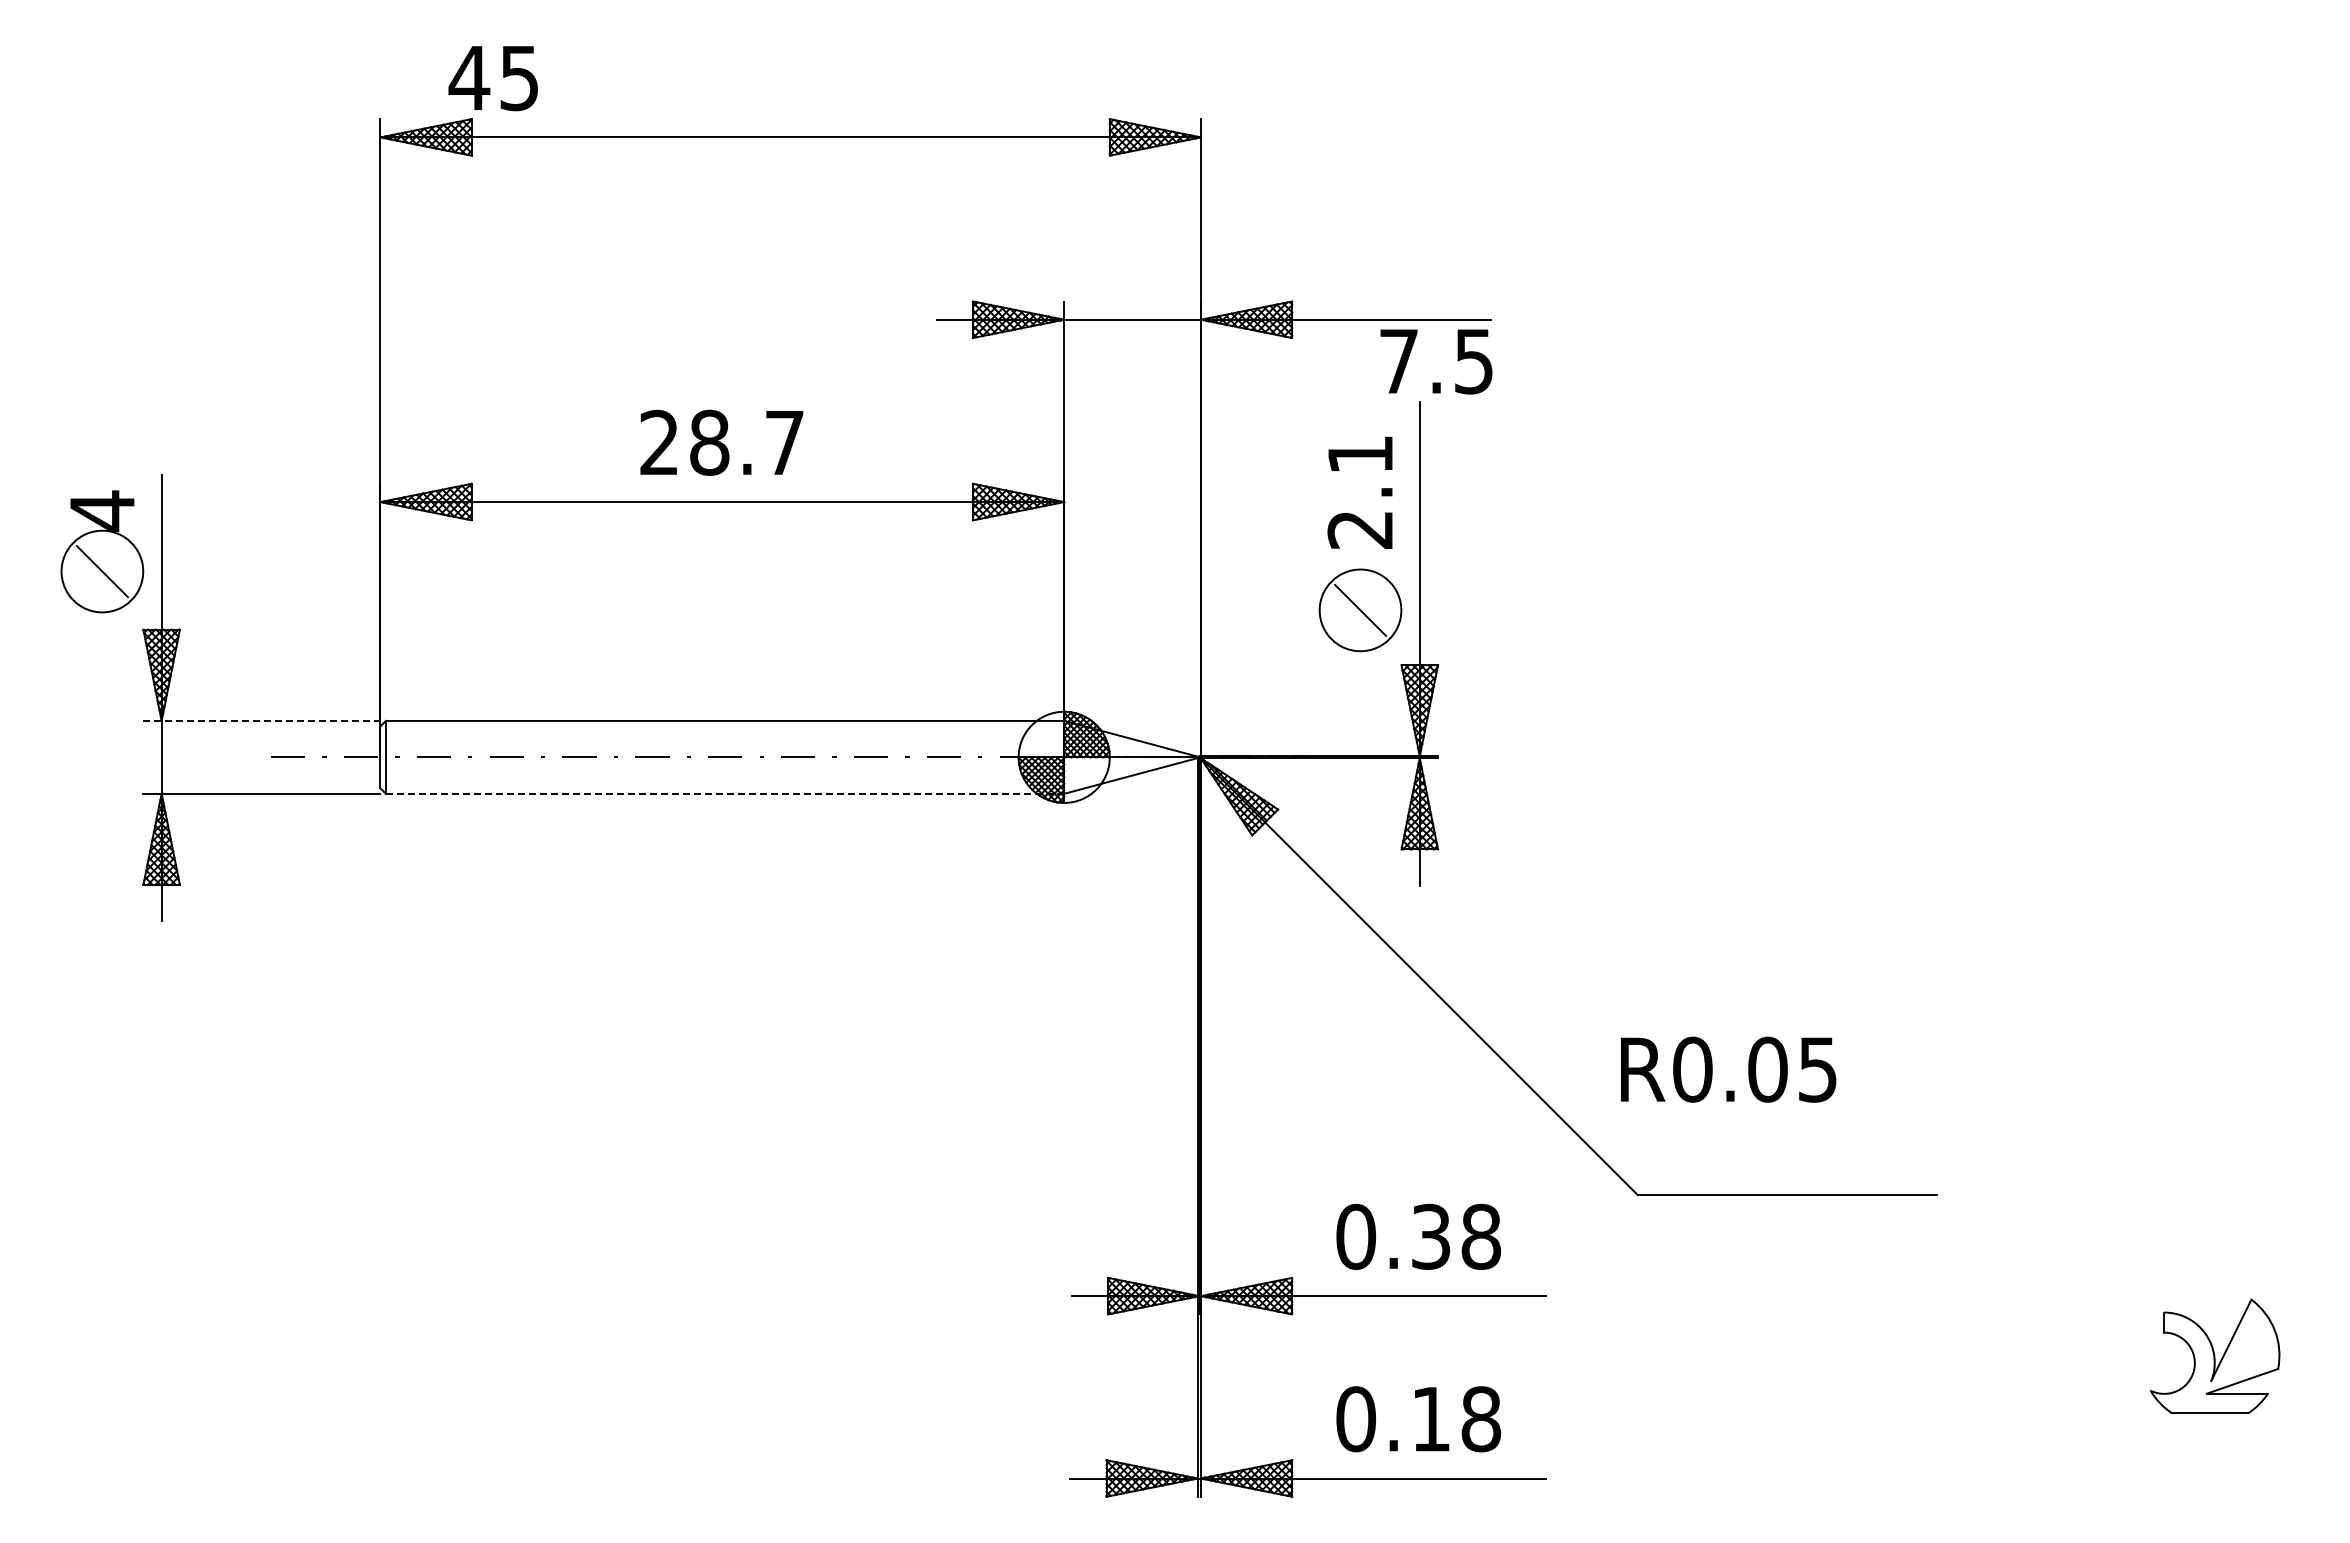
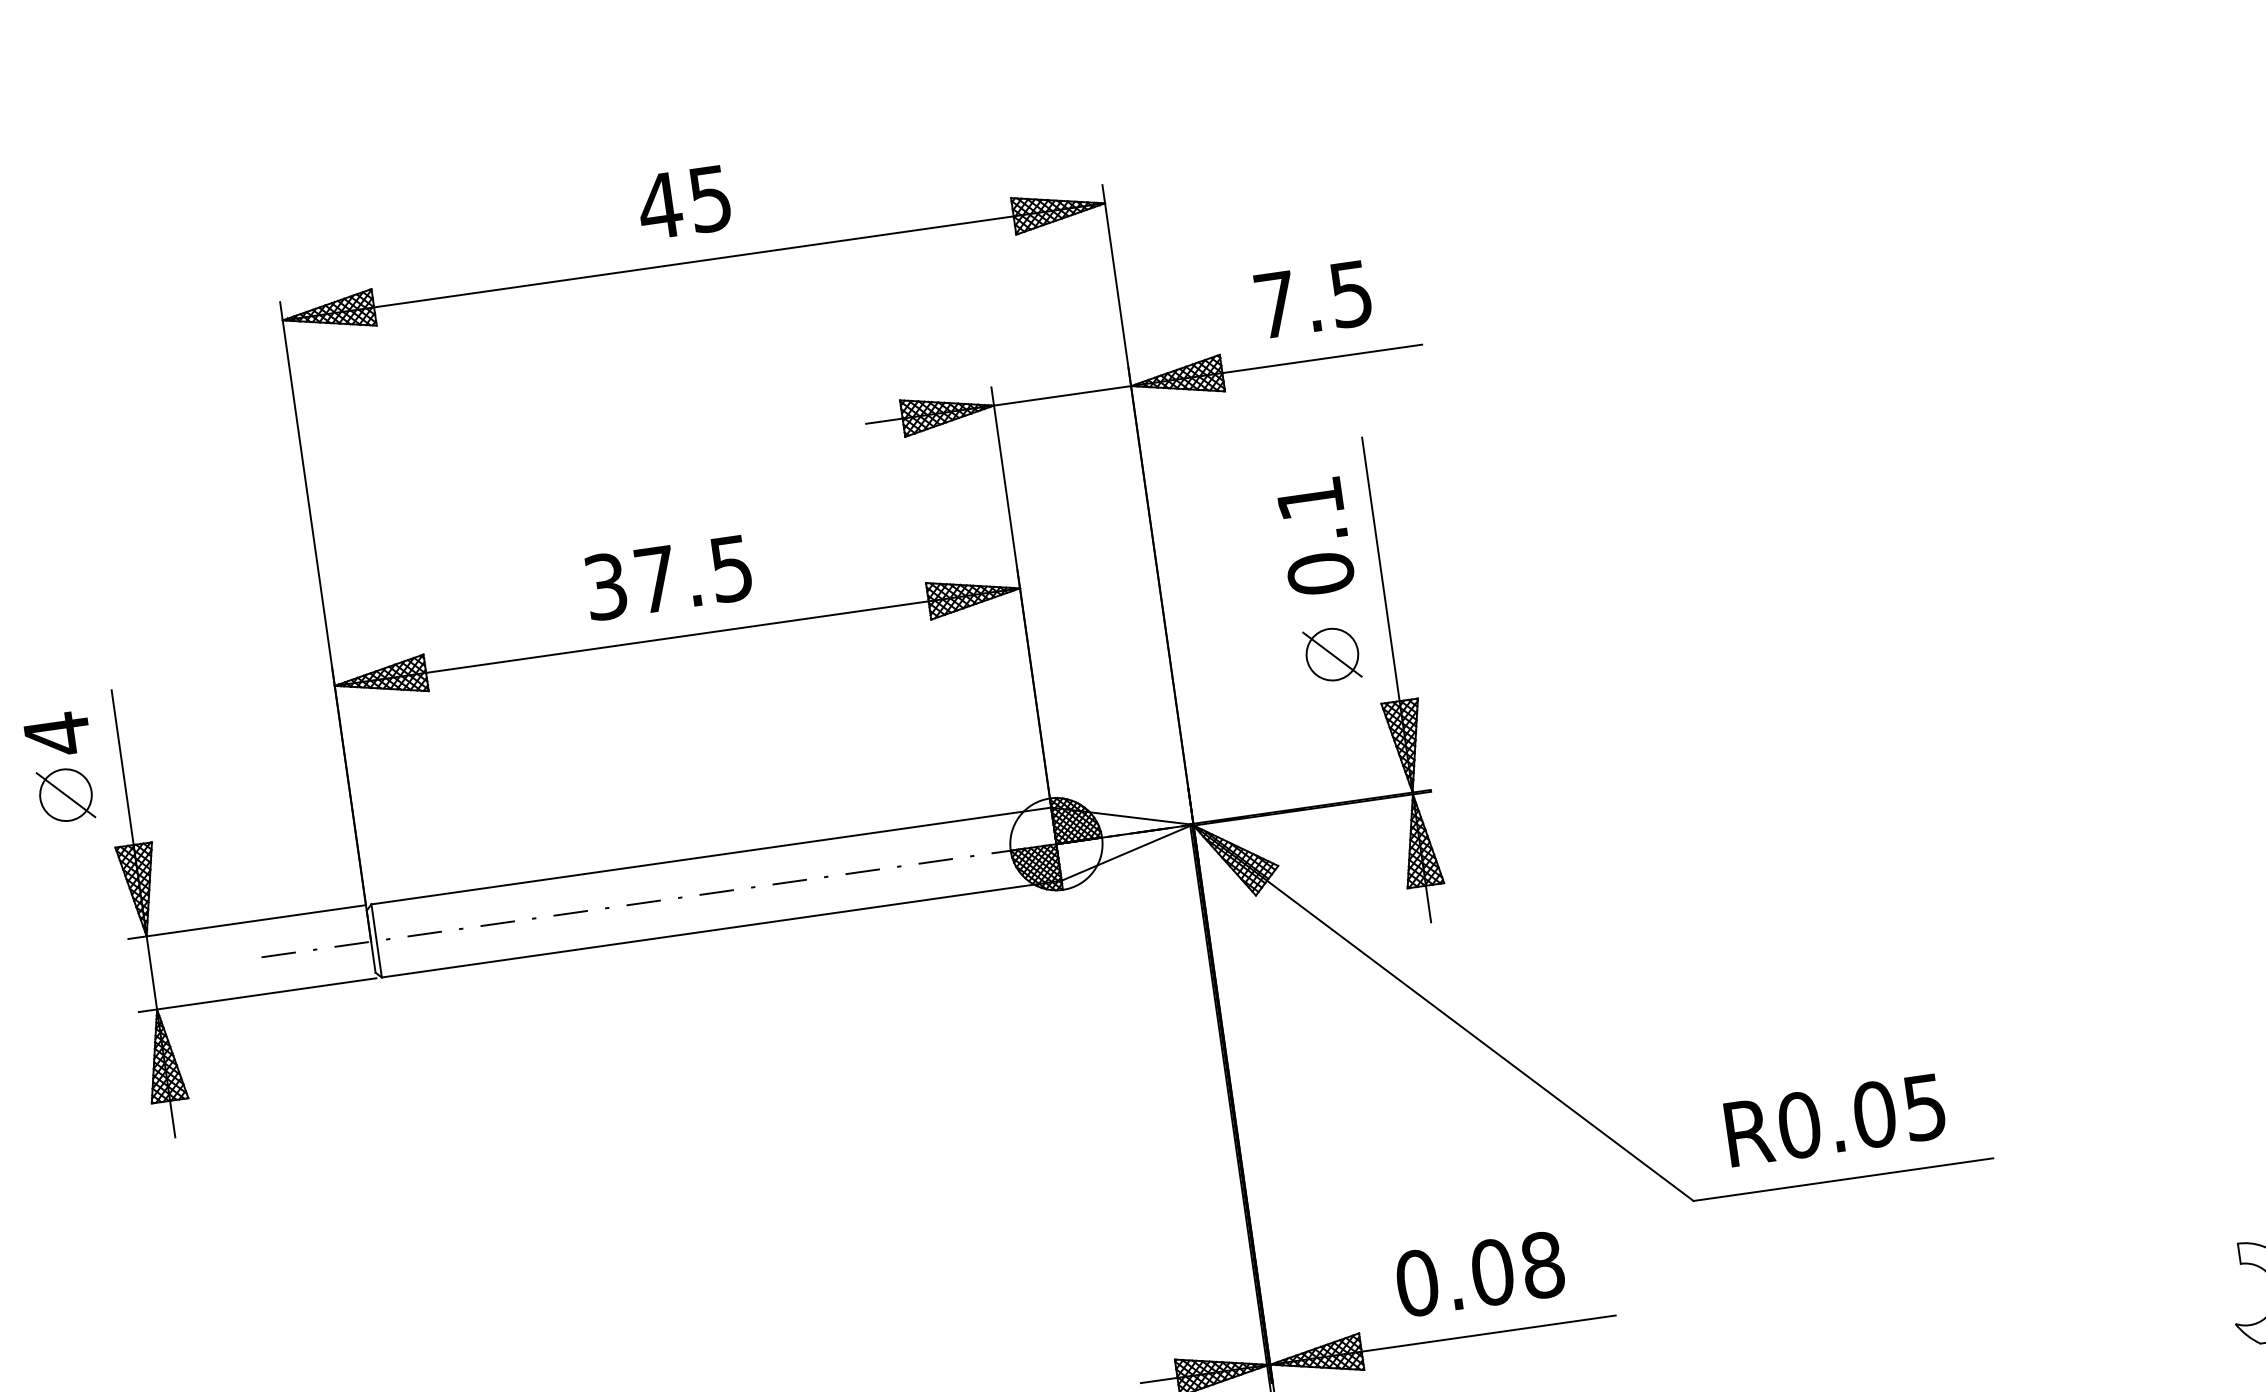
text: (492, 78) -> (683, 203), moved
text: (1436, 361) -> (1313, 299), moved
text: (721, 442) -> (668, 577), 28.7 -> 37.5
text: (1360, 529) -> (1320, 573), 2.1 -> 0.1
circle: (101, 571) -> (65, 795), size x0.62
circle: (1360, 609) -> (1332, 653), size x0.62
line: (261, 720) -> (246, 921), dashed -> solid
line: (725, 793) -> (722, 928), dashed -> solid
text: (1728, 1069) -> (1835, 1119), moved
text: (1431, 1236) -> (1492, 1271), 0.38 -> 0.08

